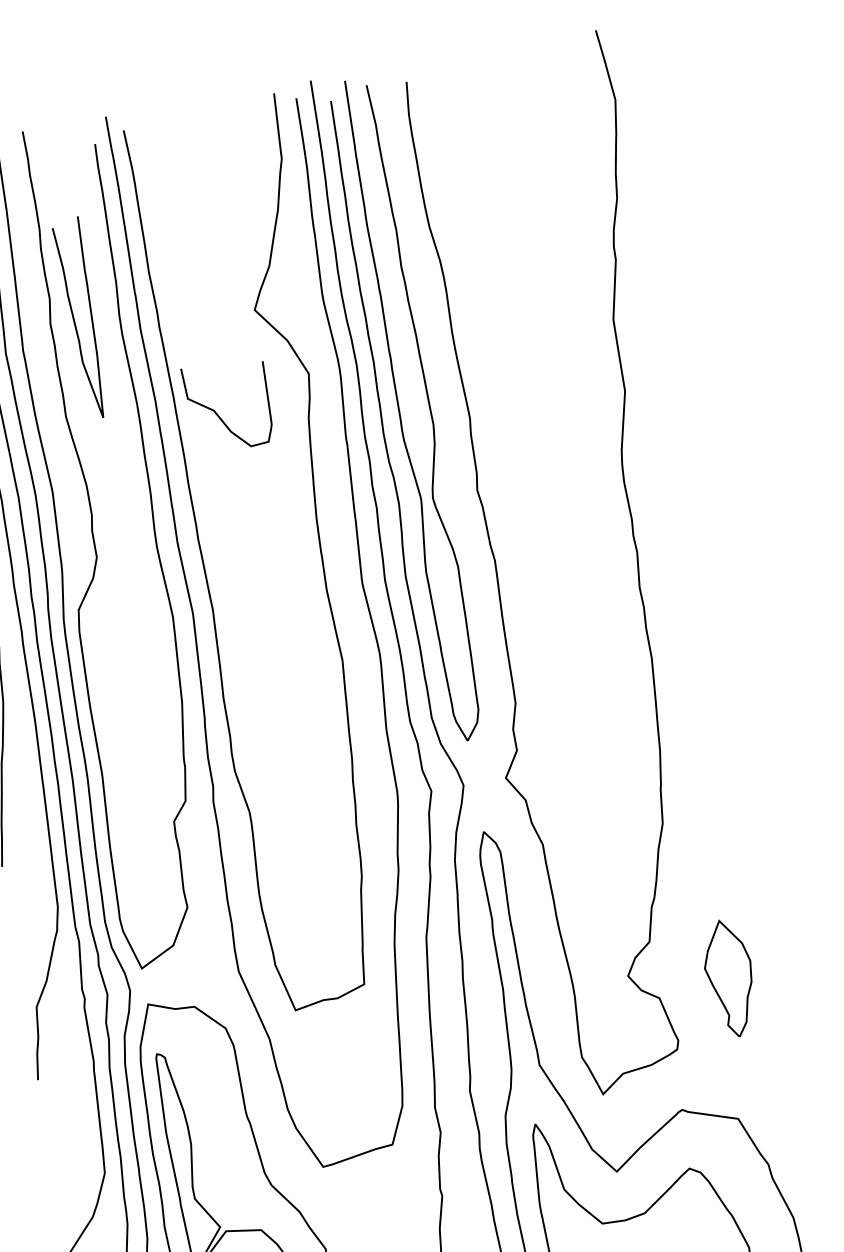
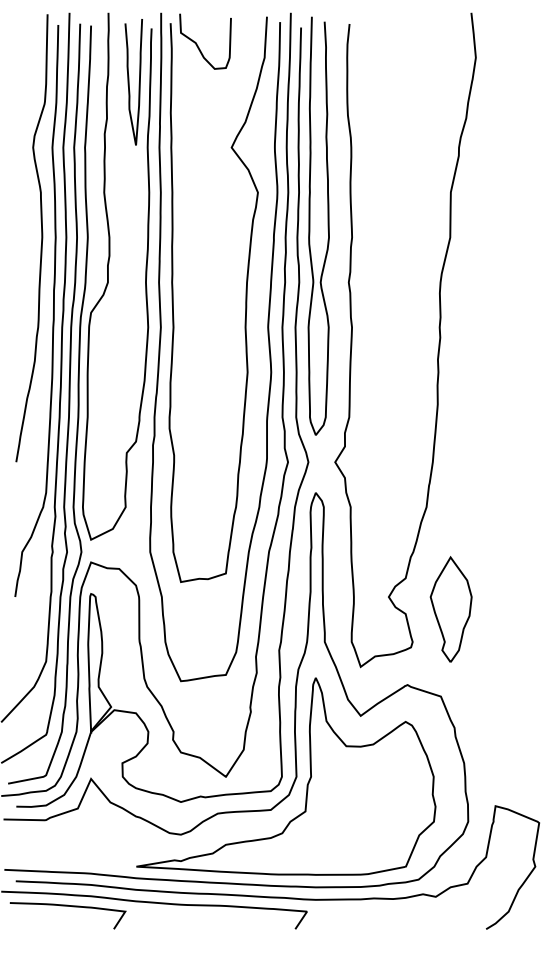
curve: (75, 320) -> (129, 82), moved
curve: (219, 413) -> (198, 45), moved
part: (729, 978) -> (450, 609), size x1.43

